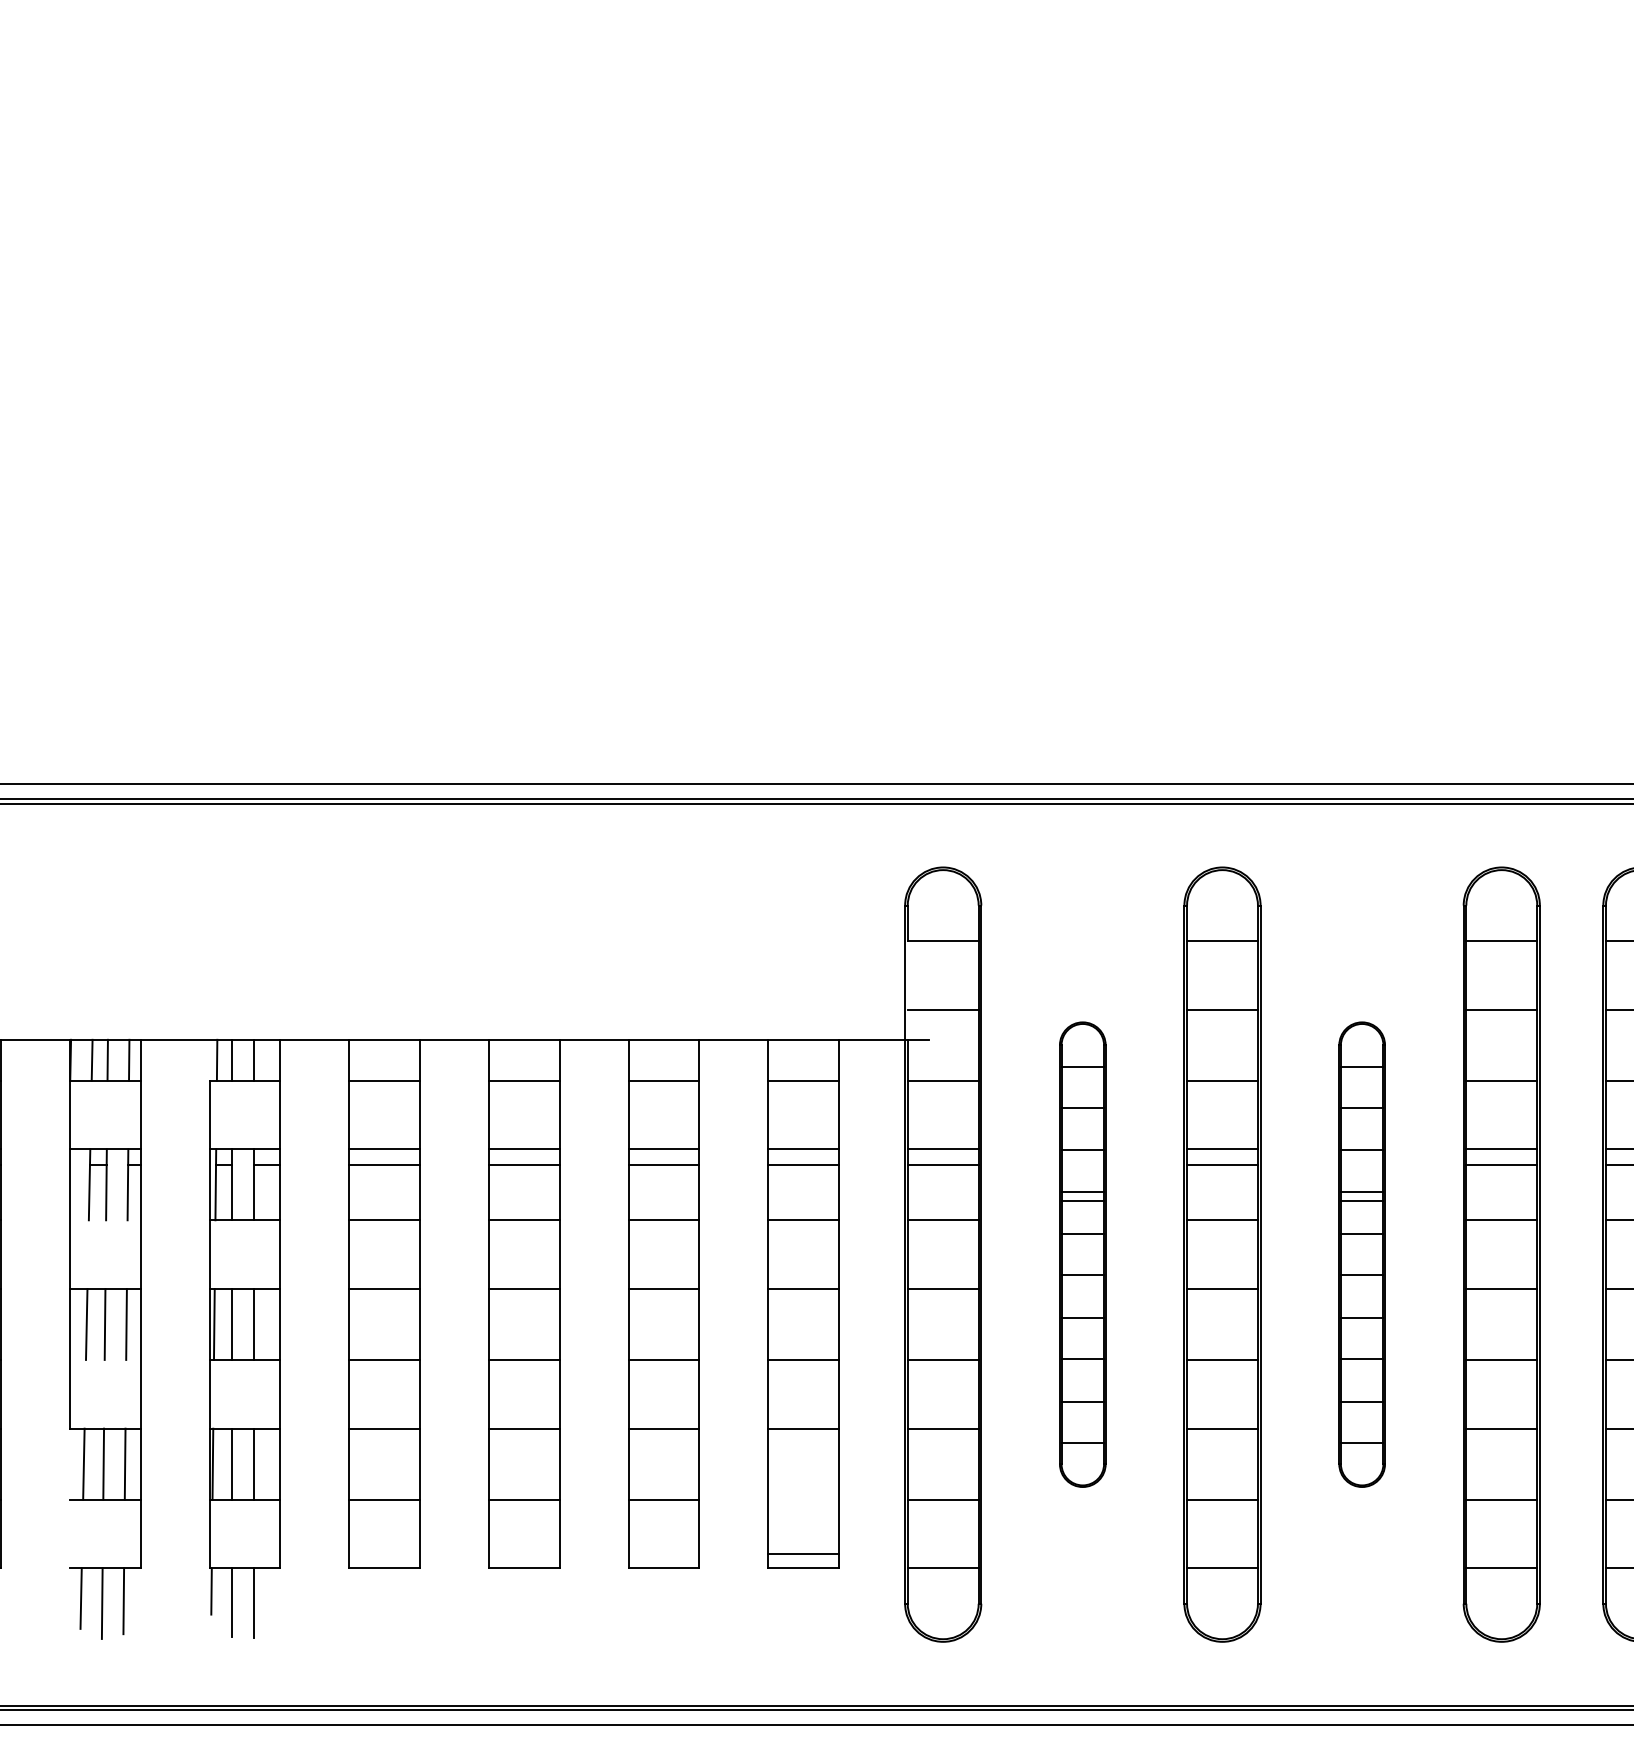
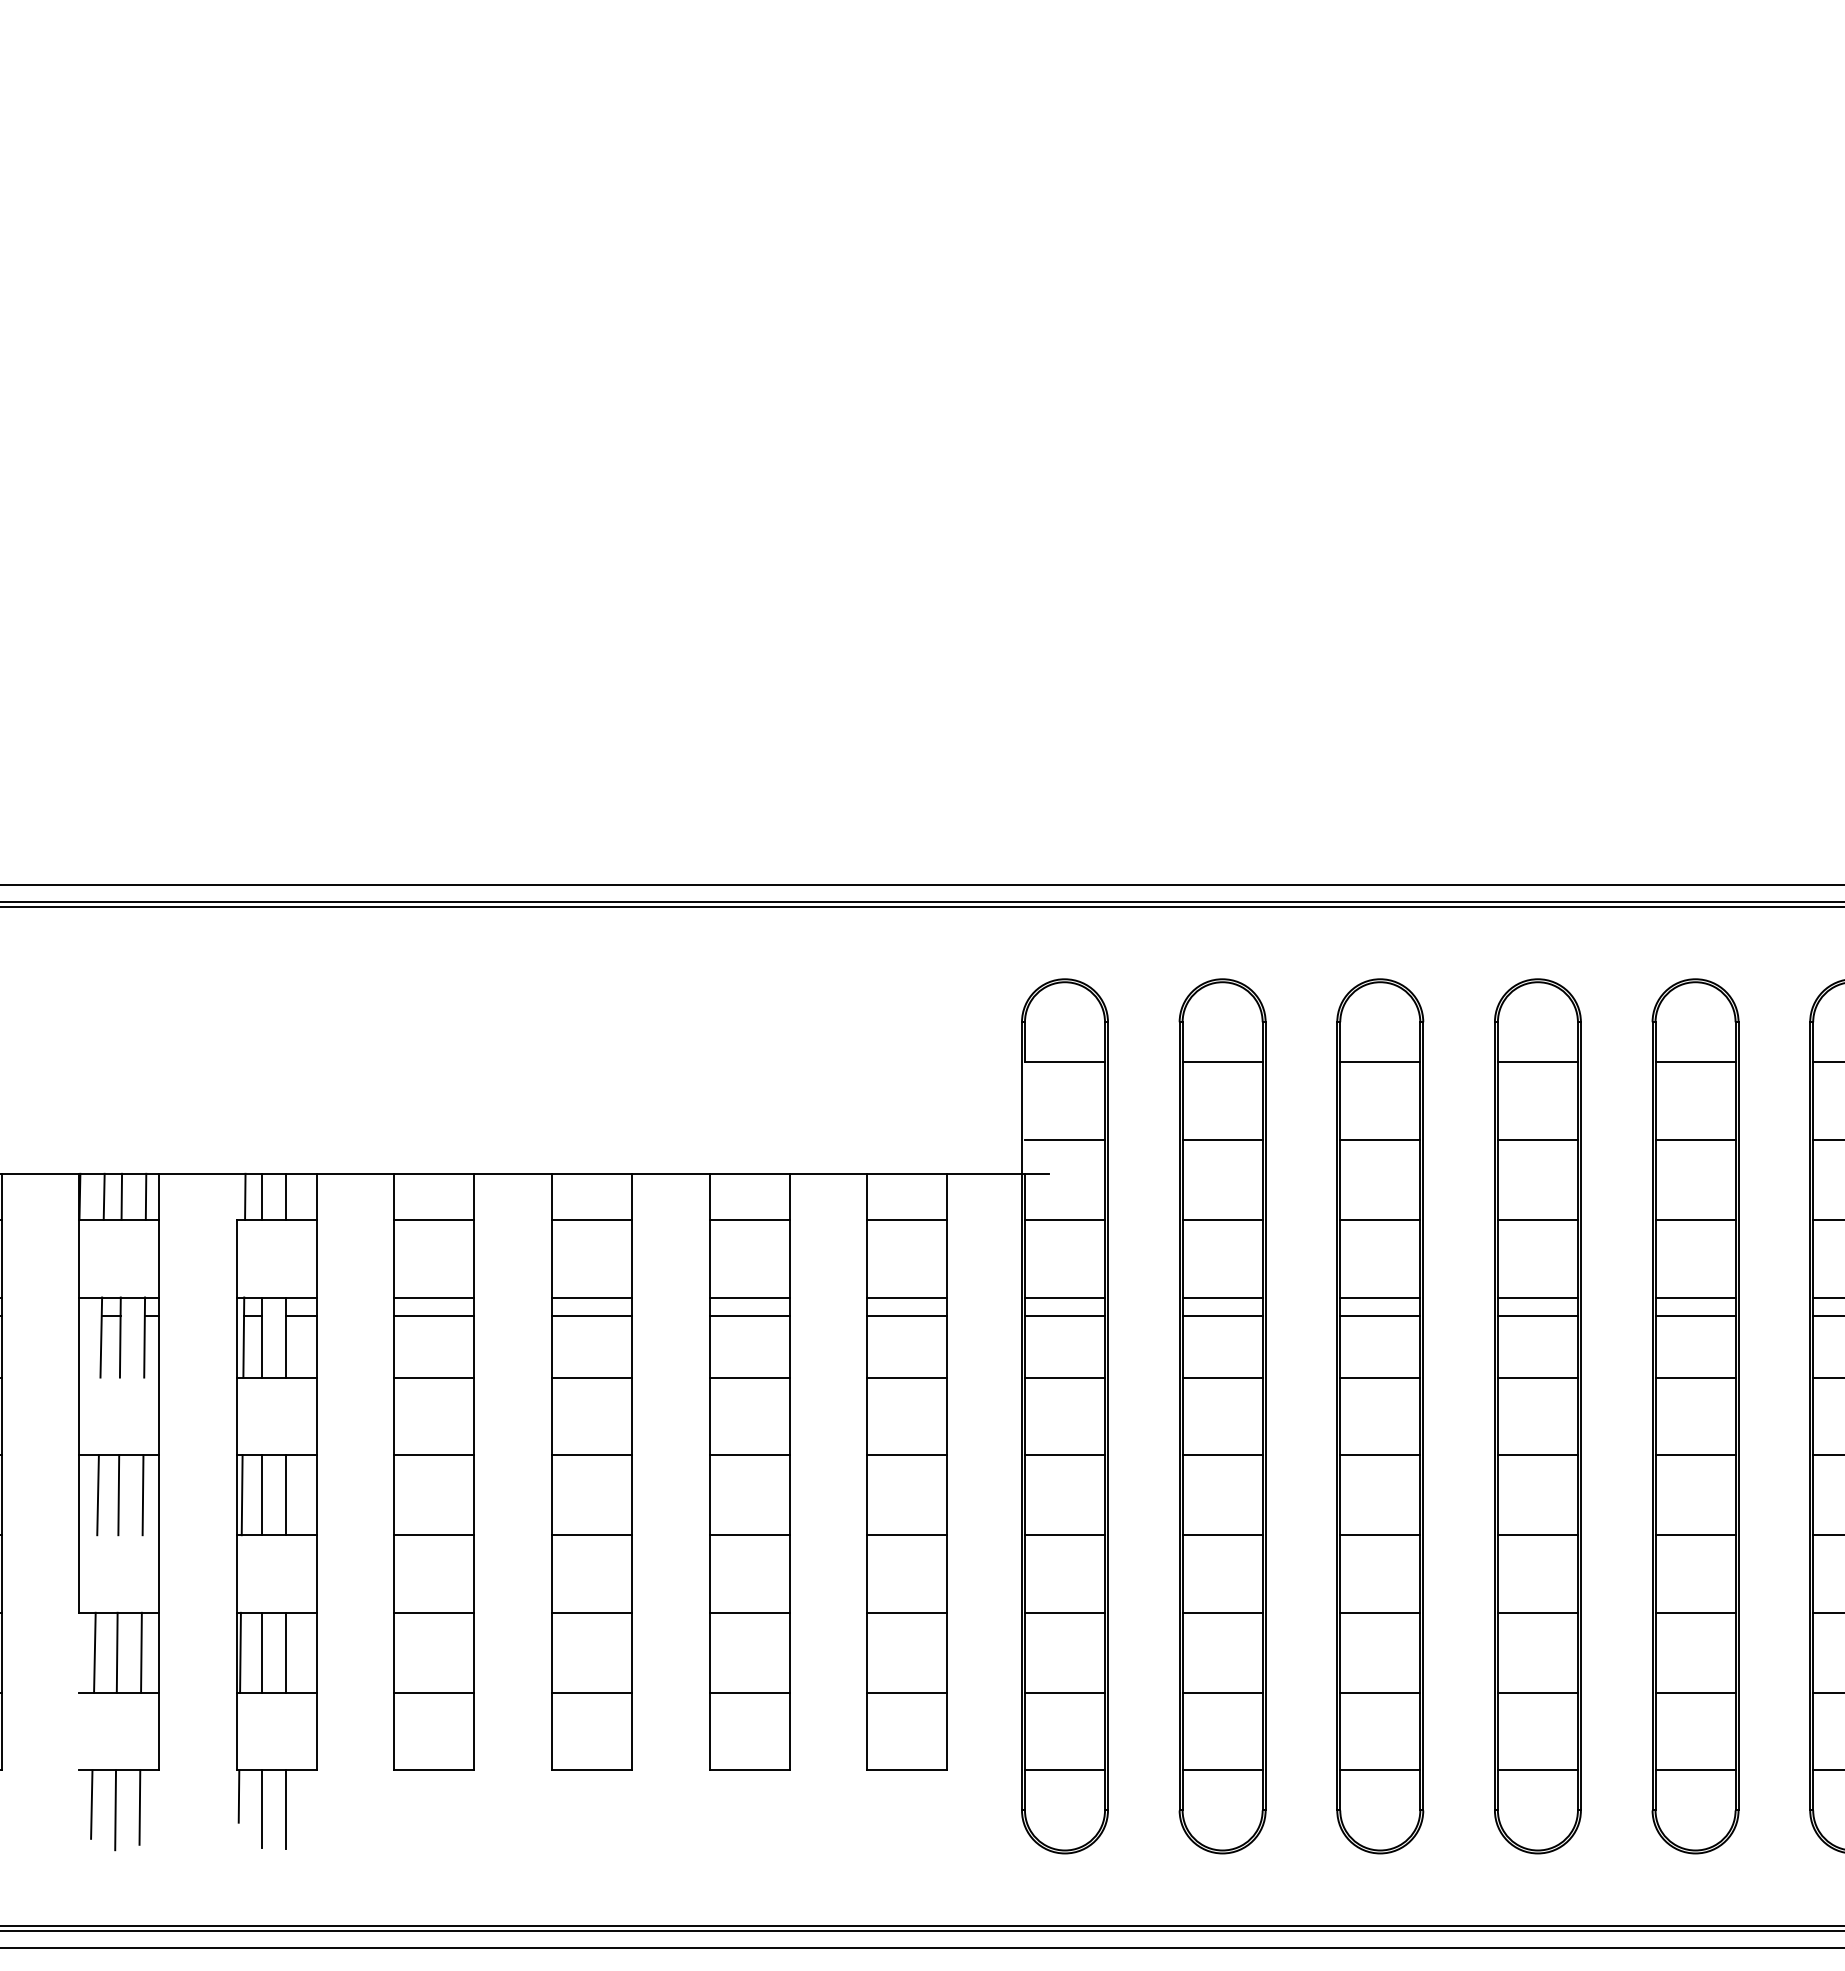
part: (1082, 1254) -> (1222, 1416), size x1.67
part: (1361, 1254) -> (1537, 1416), size x1.67
line: (803, 1554) -> (907, 1692), moved

